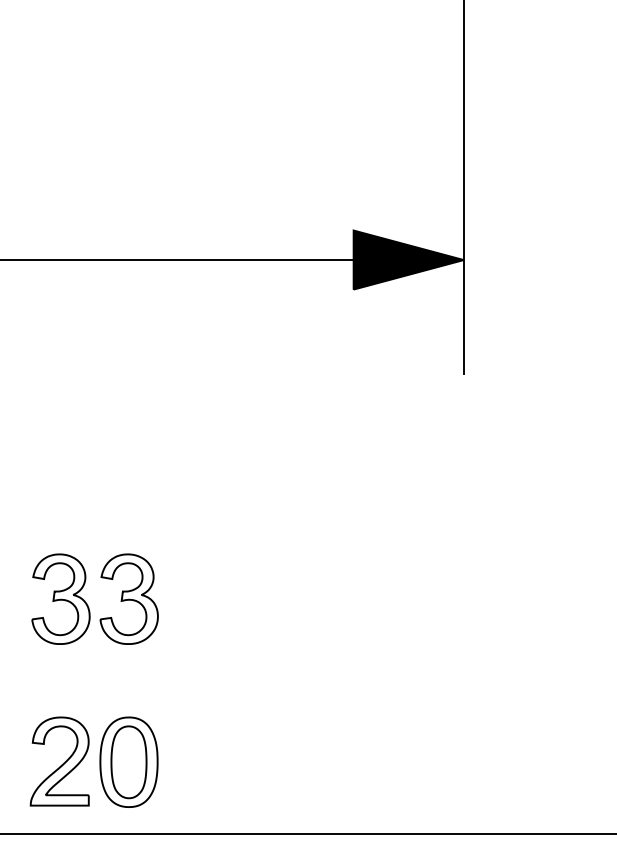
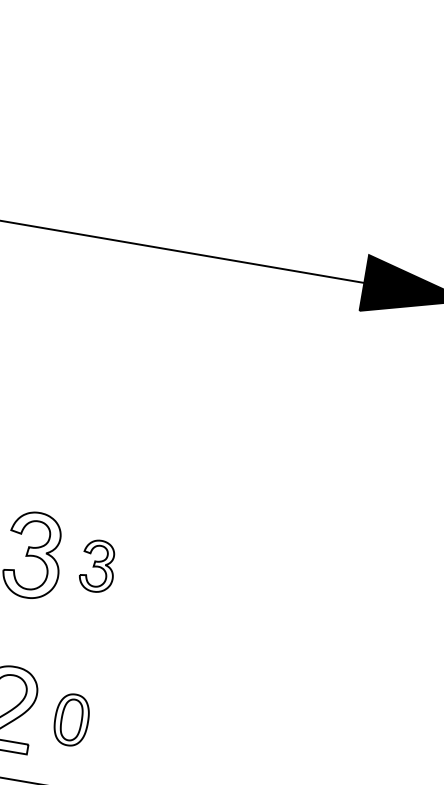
part: (128, 598) -> (97, 565), size x0.6
part: (128, 761) -> (71, 719), size x0.6

